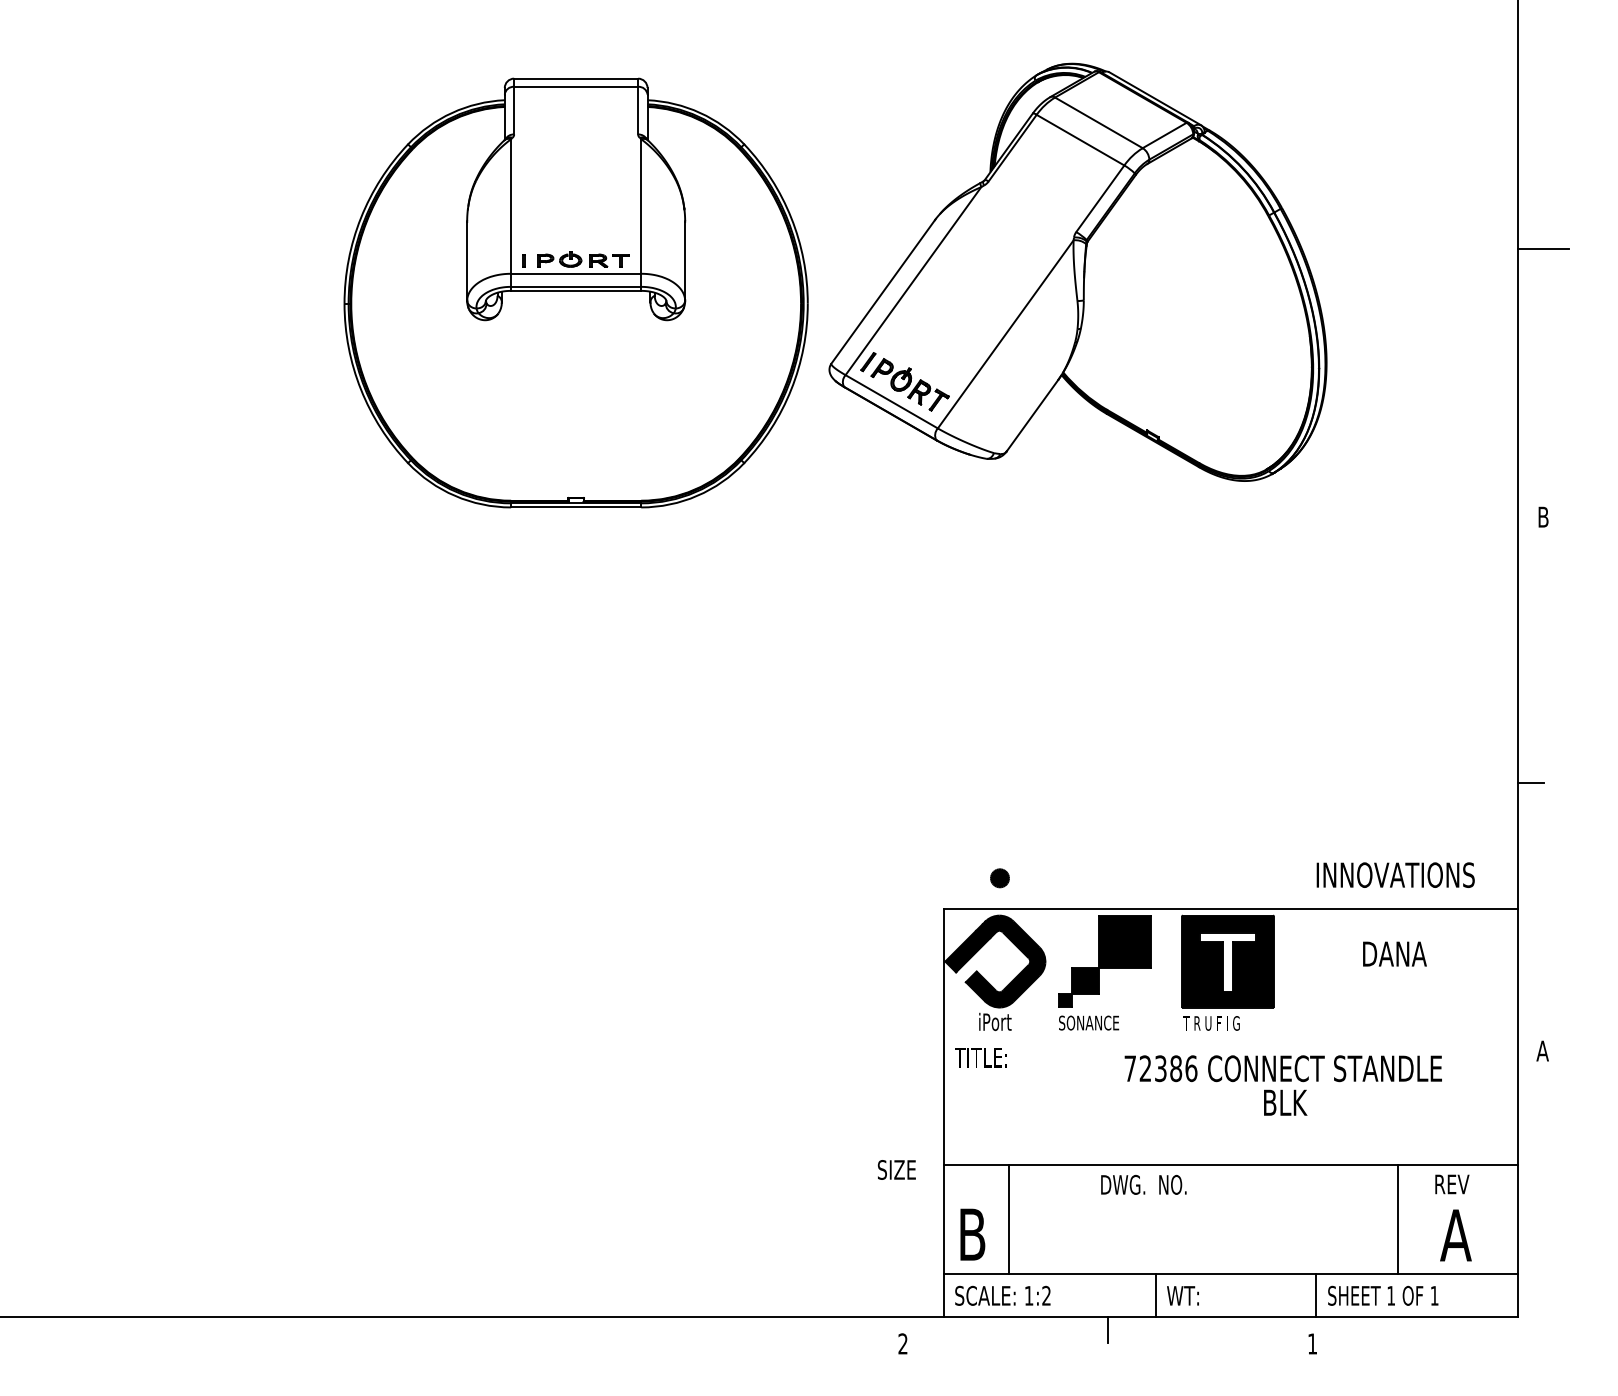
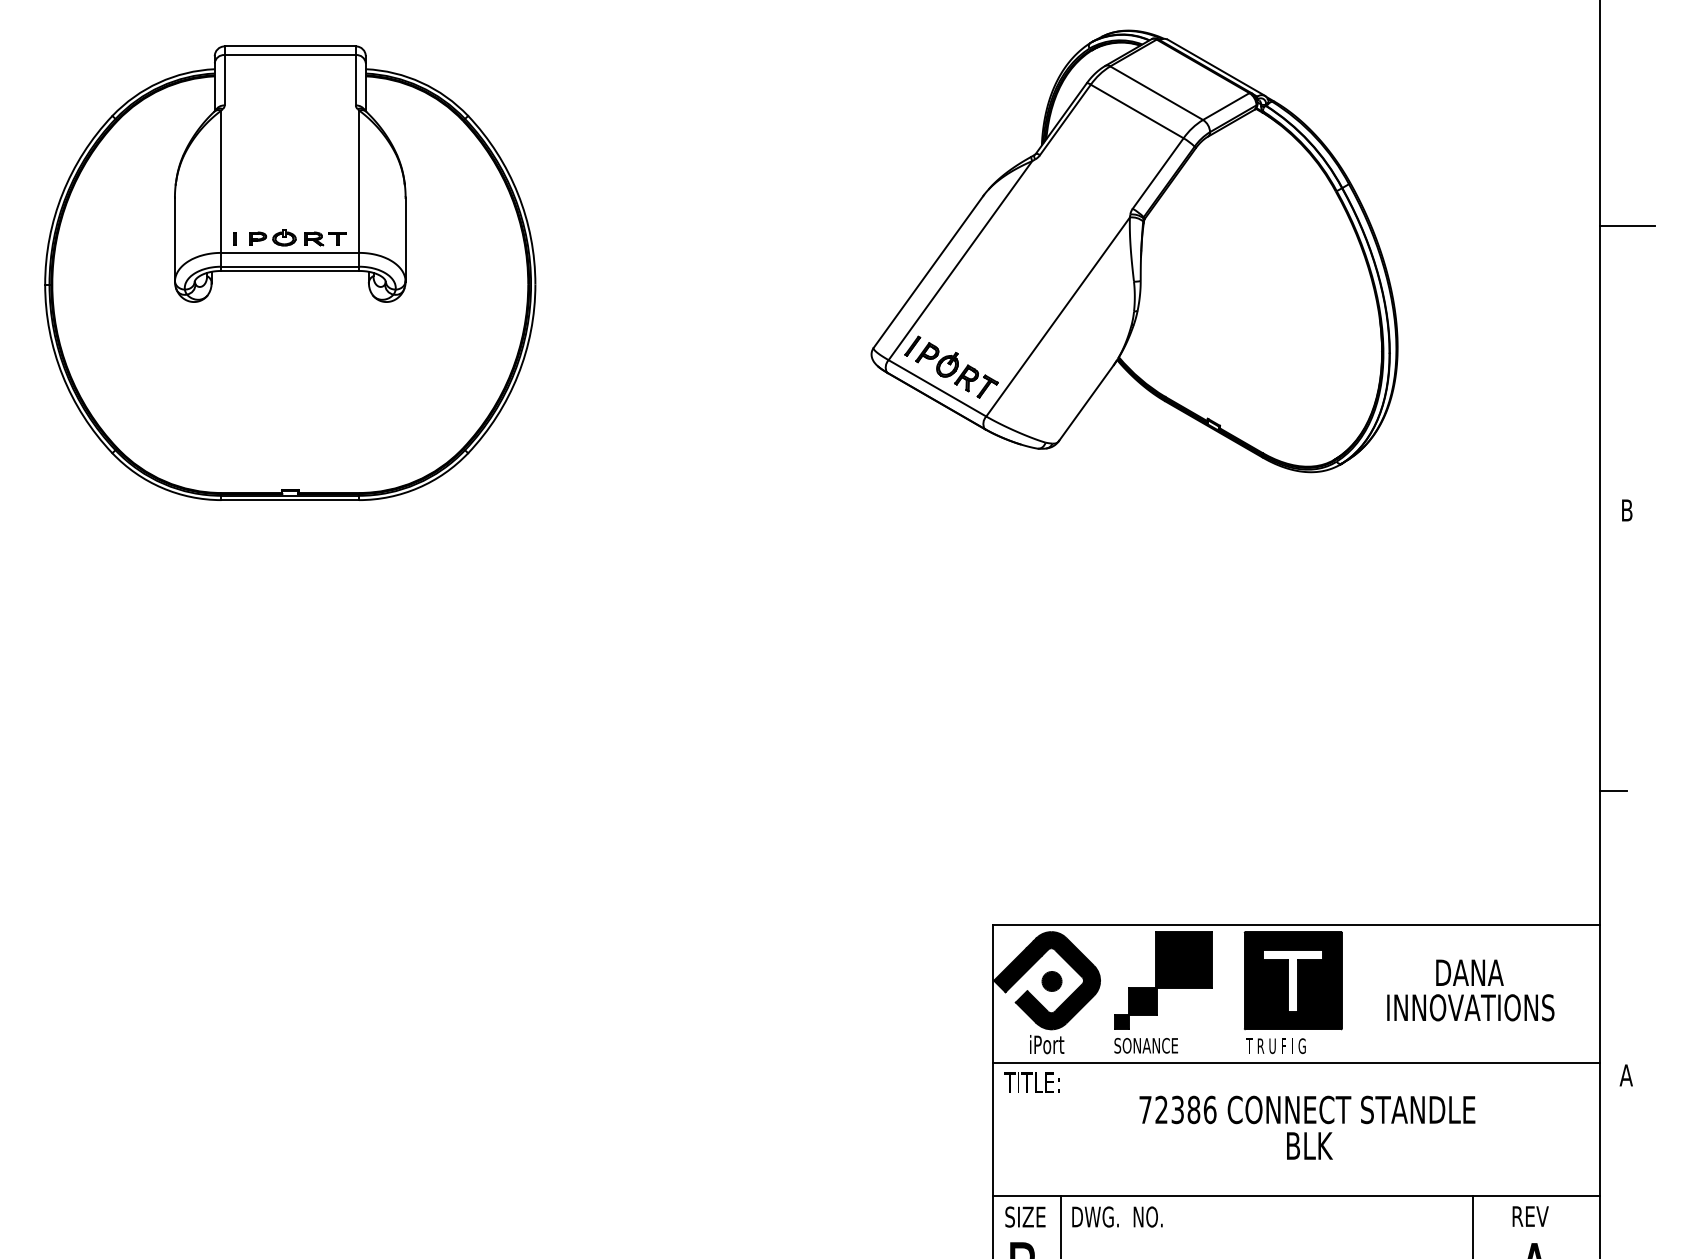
part: (575, 292) -> (289, 272), moved
text: (1395, 874) -> (1470, 1007), moved
part: (999, 878) -> (1051, 981), moved
line: (1230, 1039) -> (1295, 1063), added
text: (1282, 1085) -> (1306, 1127), moved
text: (896, 1169) -> (1025, 1216), moved
text: (1143, 1184) -> (1117, 1216), moved

